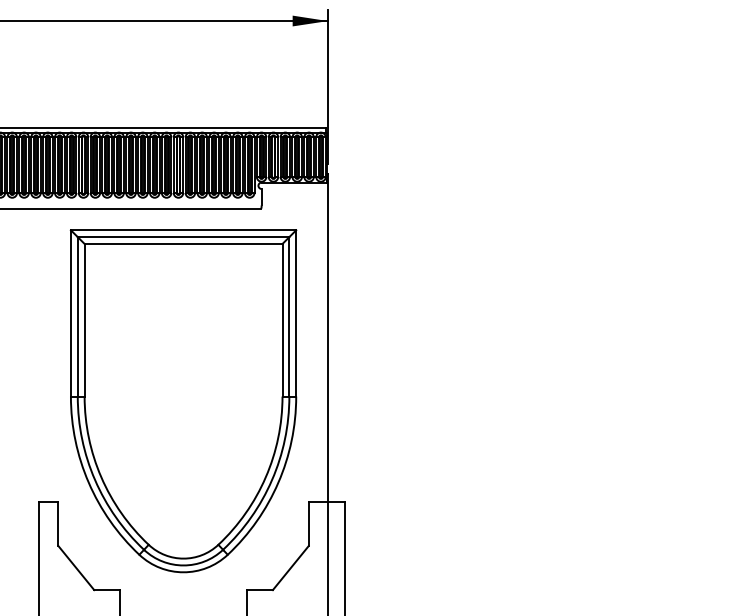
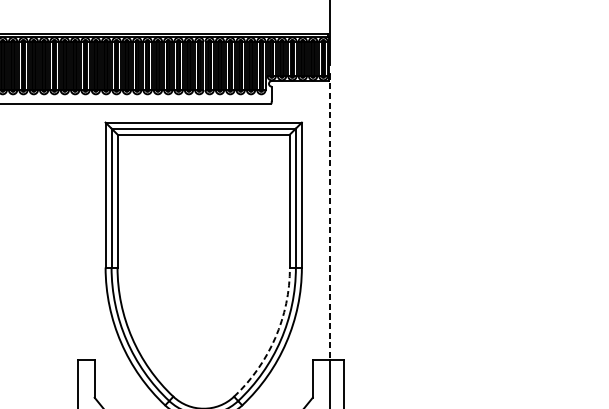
line: (327, 338) -> (329, 216), solid -> dashed
arc: (265, 477) -> (275, 338), solid -> dashed

